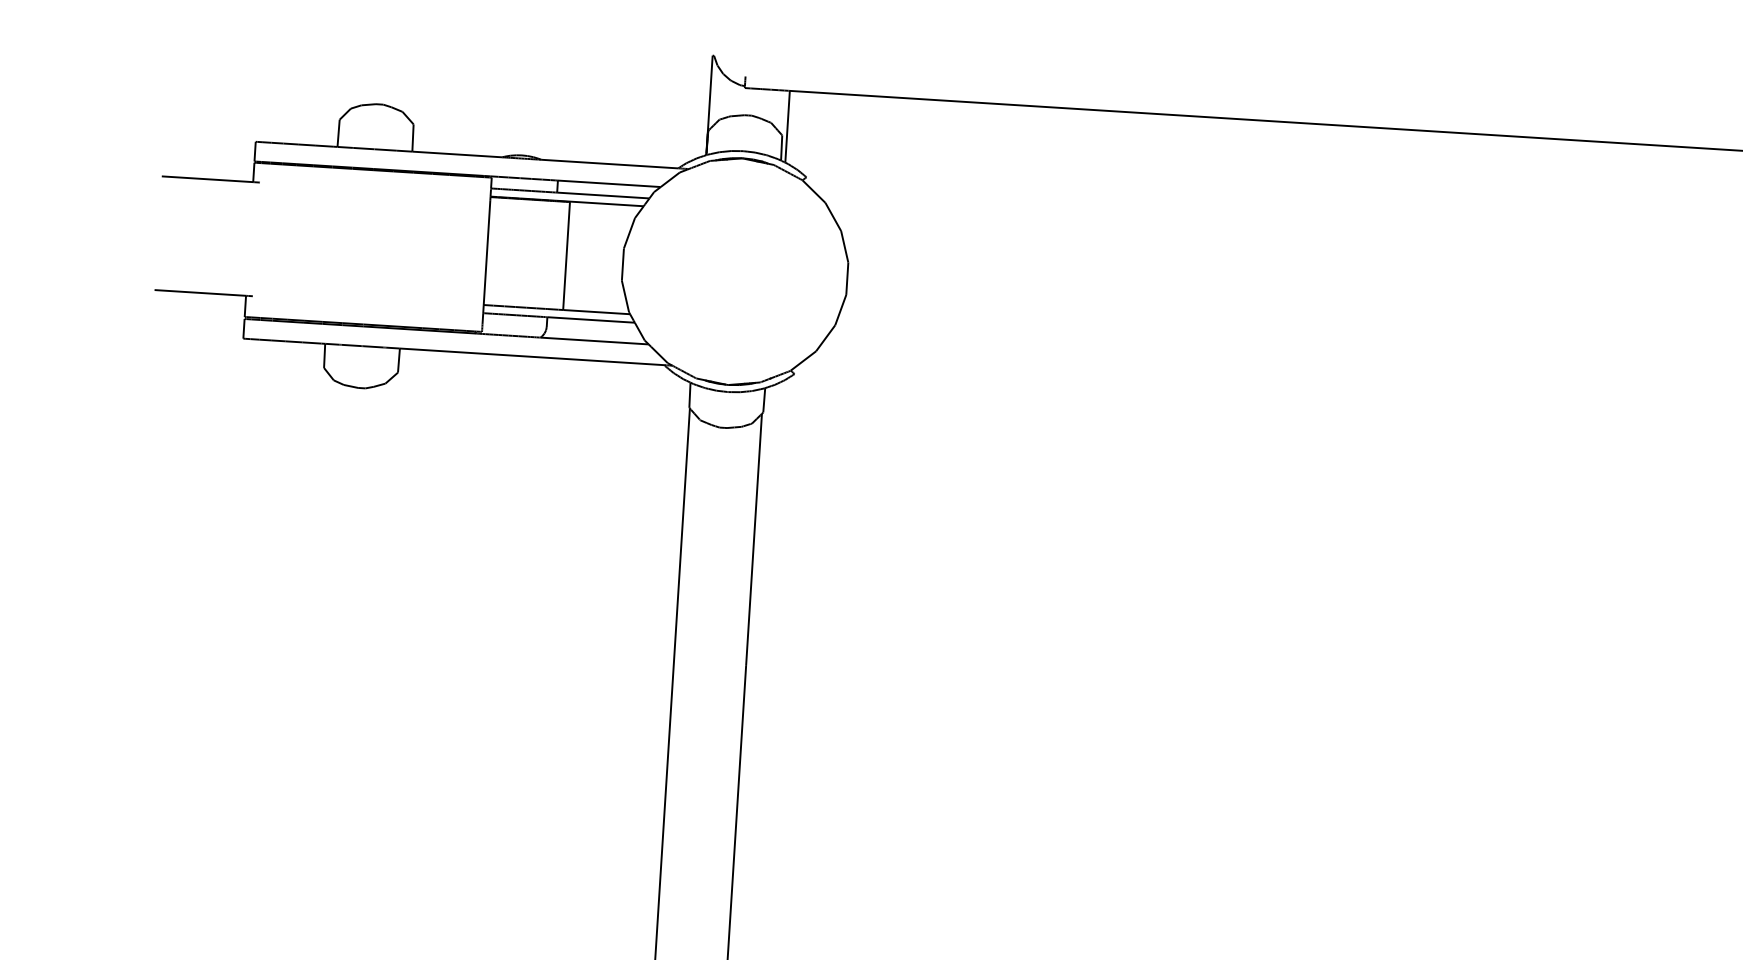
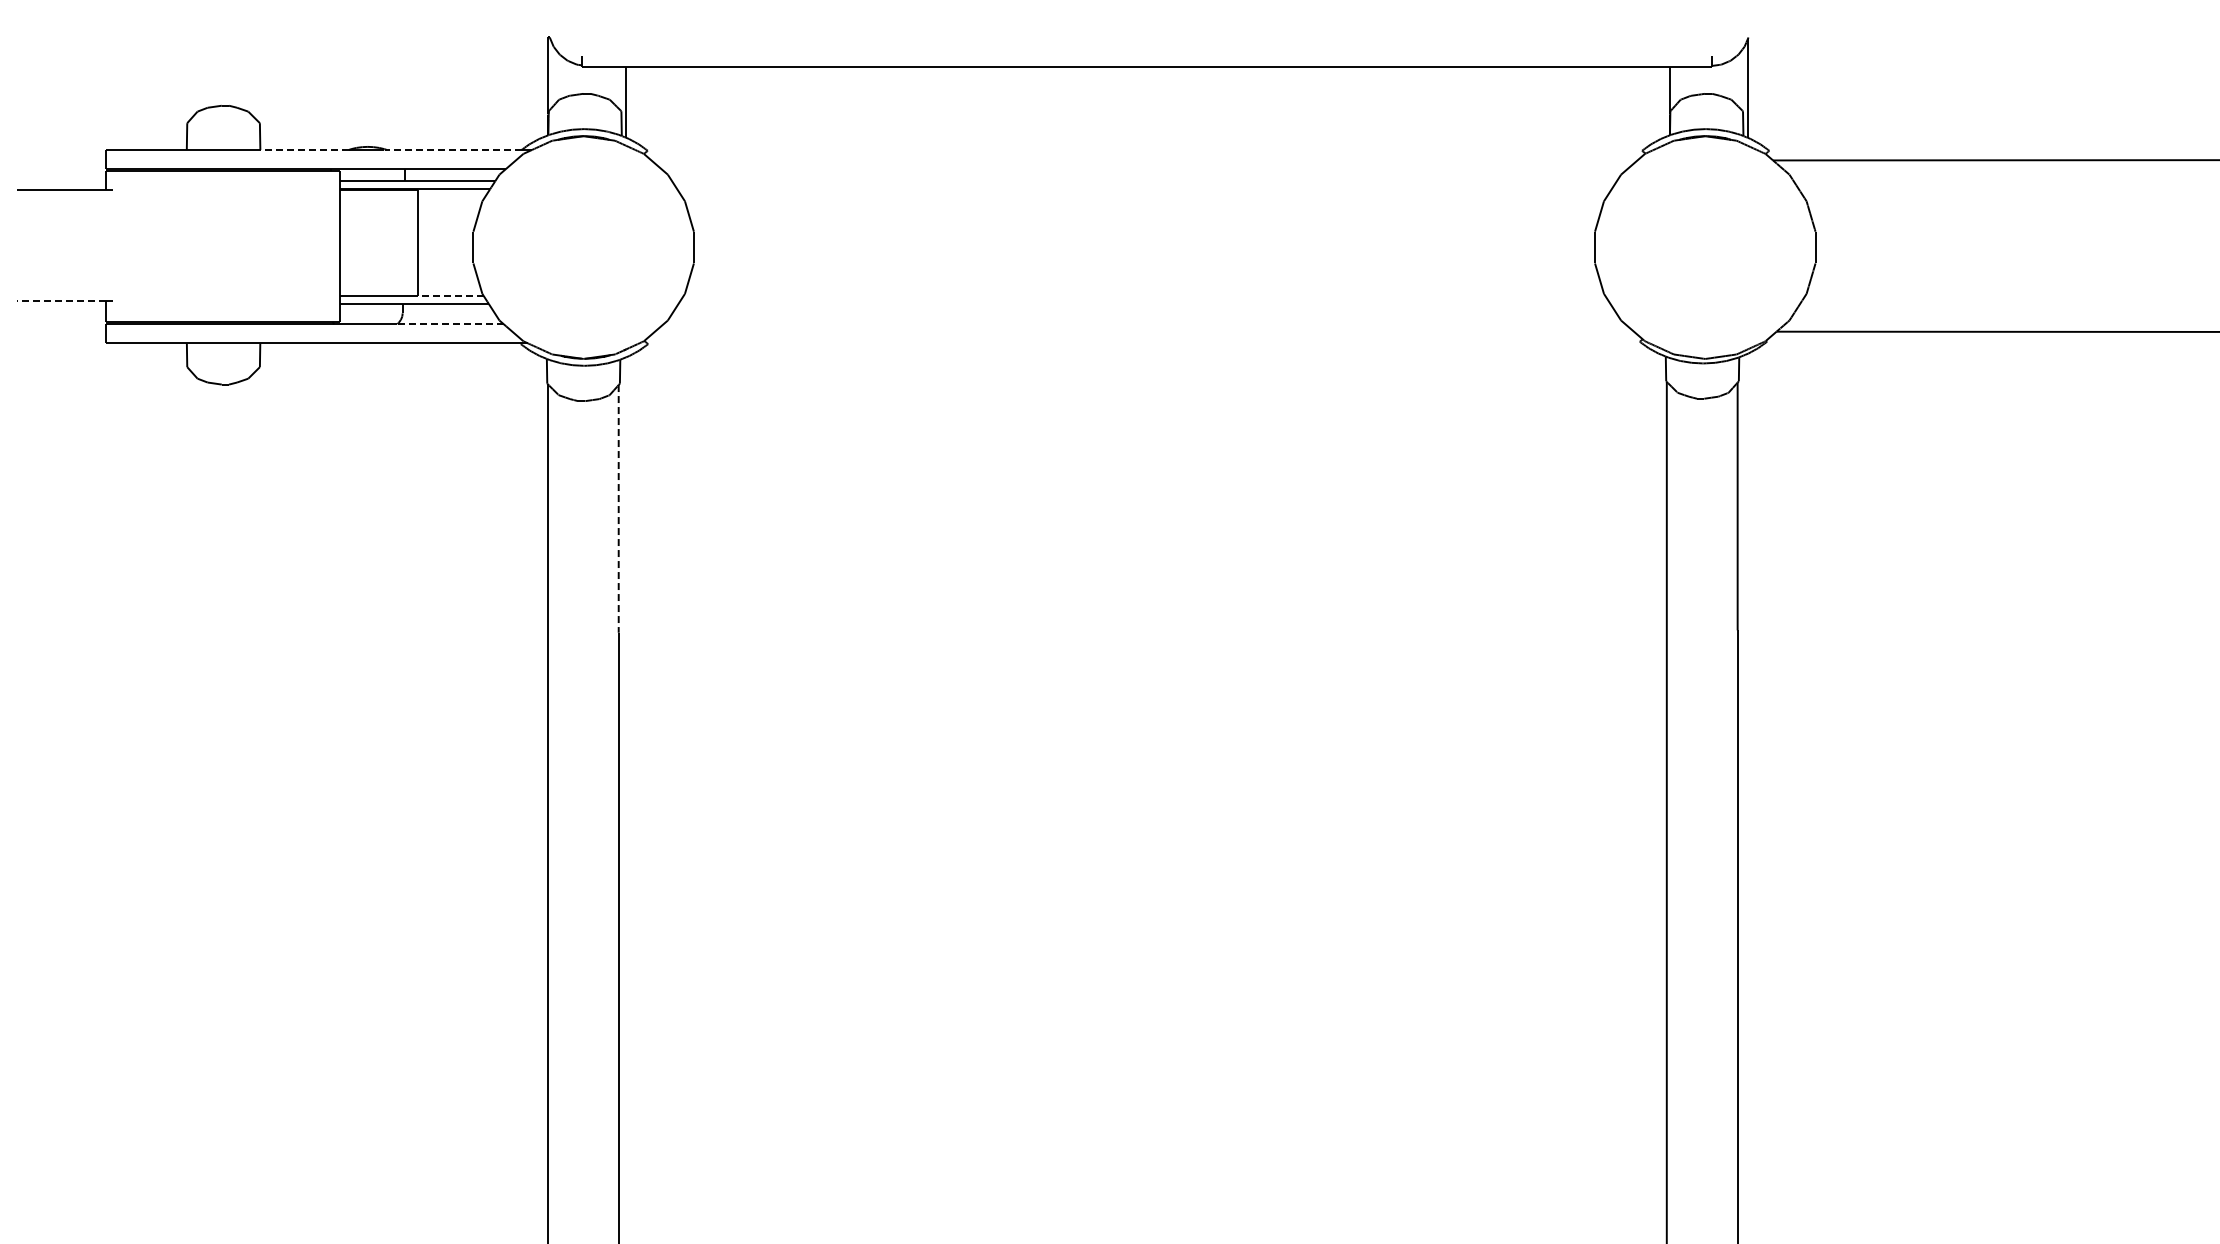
line: (457, 154) -> (304, 149), solid -> dashed
line: (608, 163) -> (453, 149), solid -> dashed
line: (200, 293) -> (61, 301), solid -> dashed
line: (596, 311) -> (450, 295), solid -> dashed
line: (594, 341) -> (450, 324), solid -> dashed
line: (753, 539) -> (618, 508), solid -> dashed

